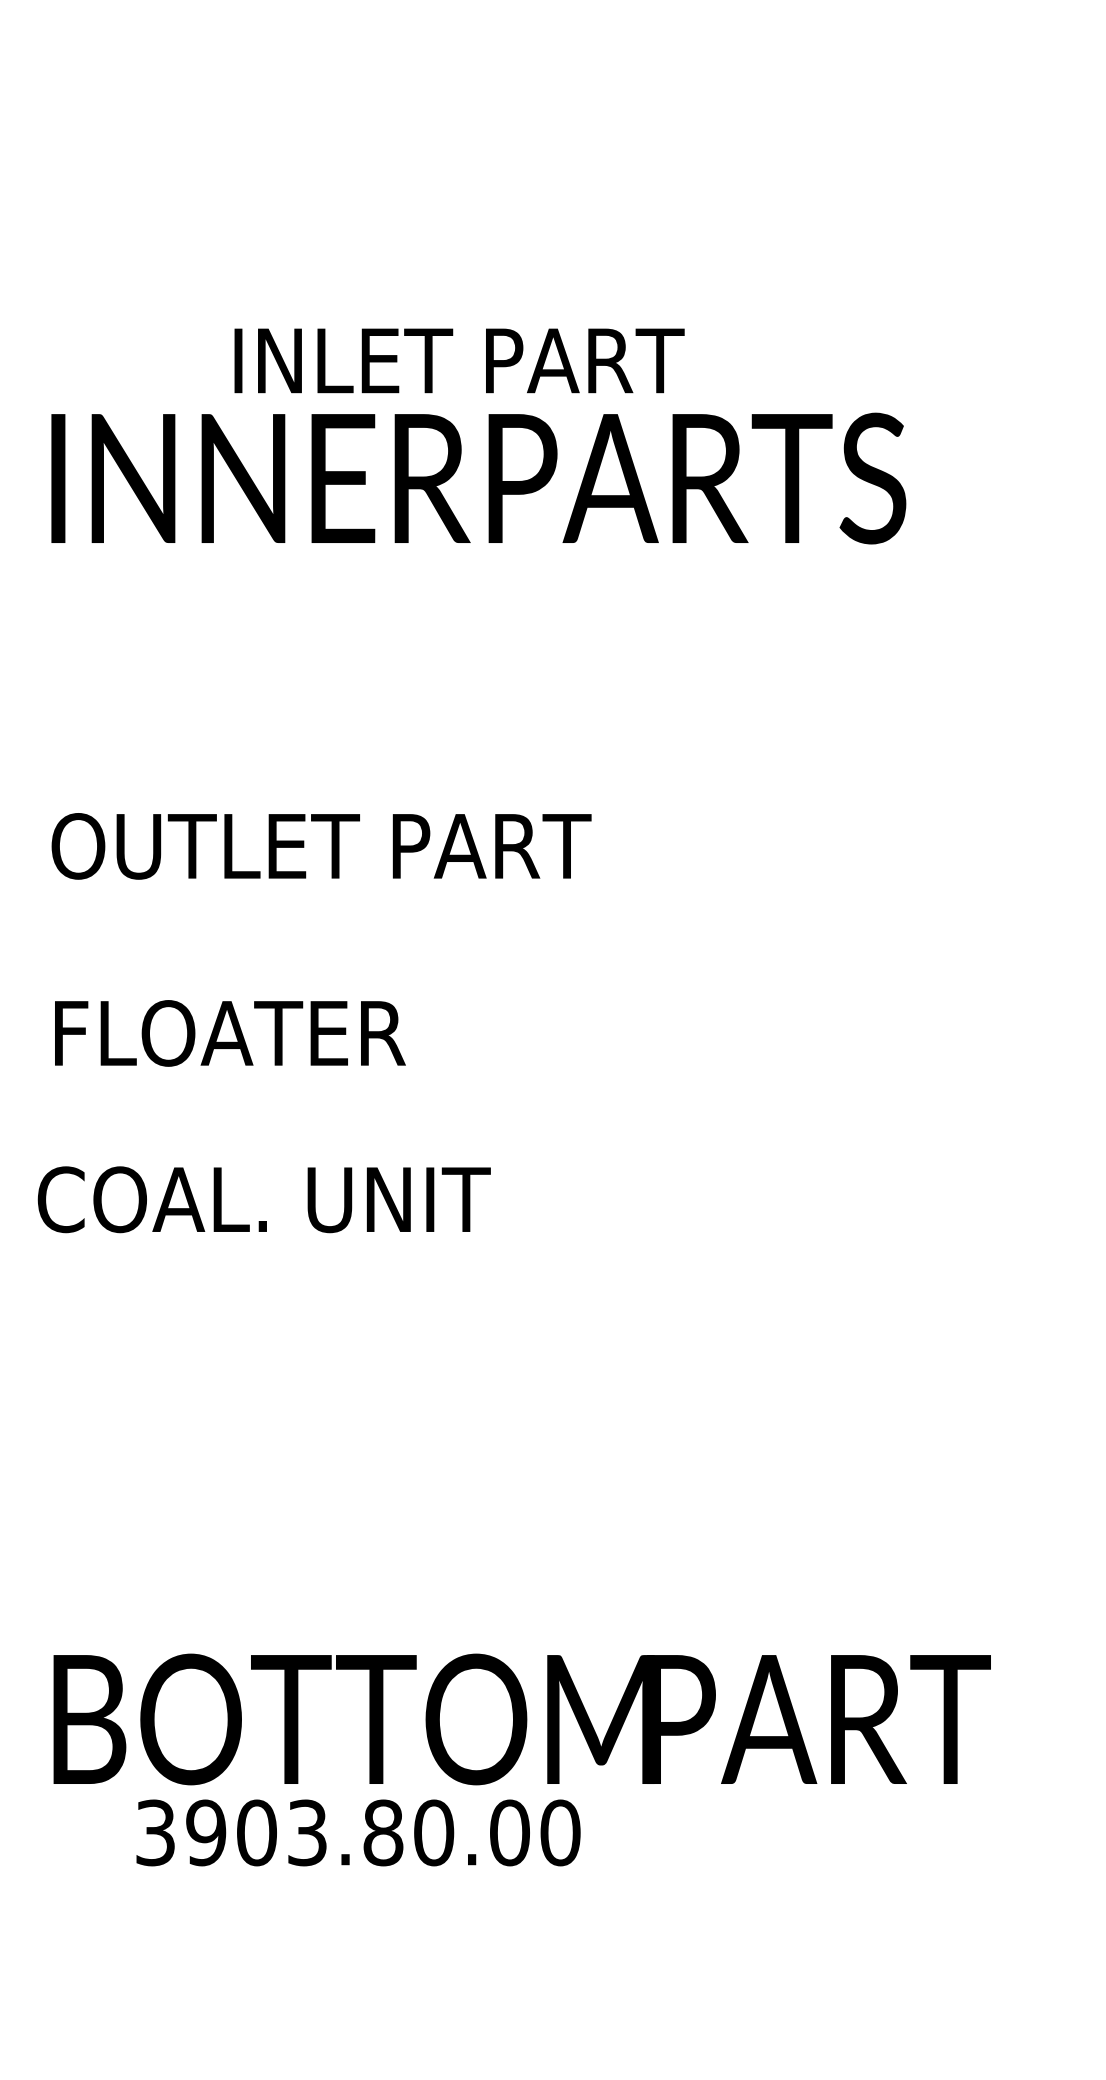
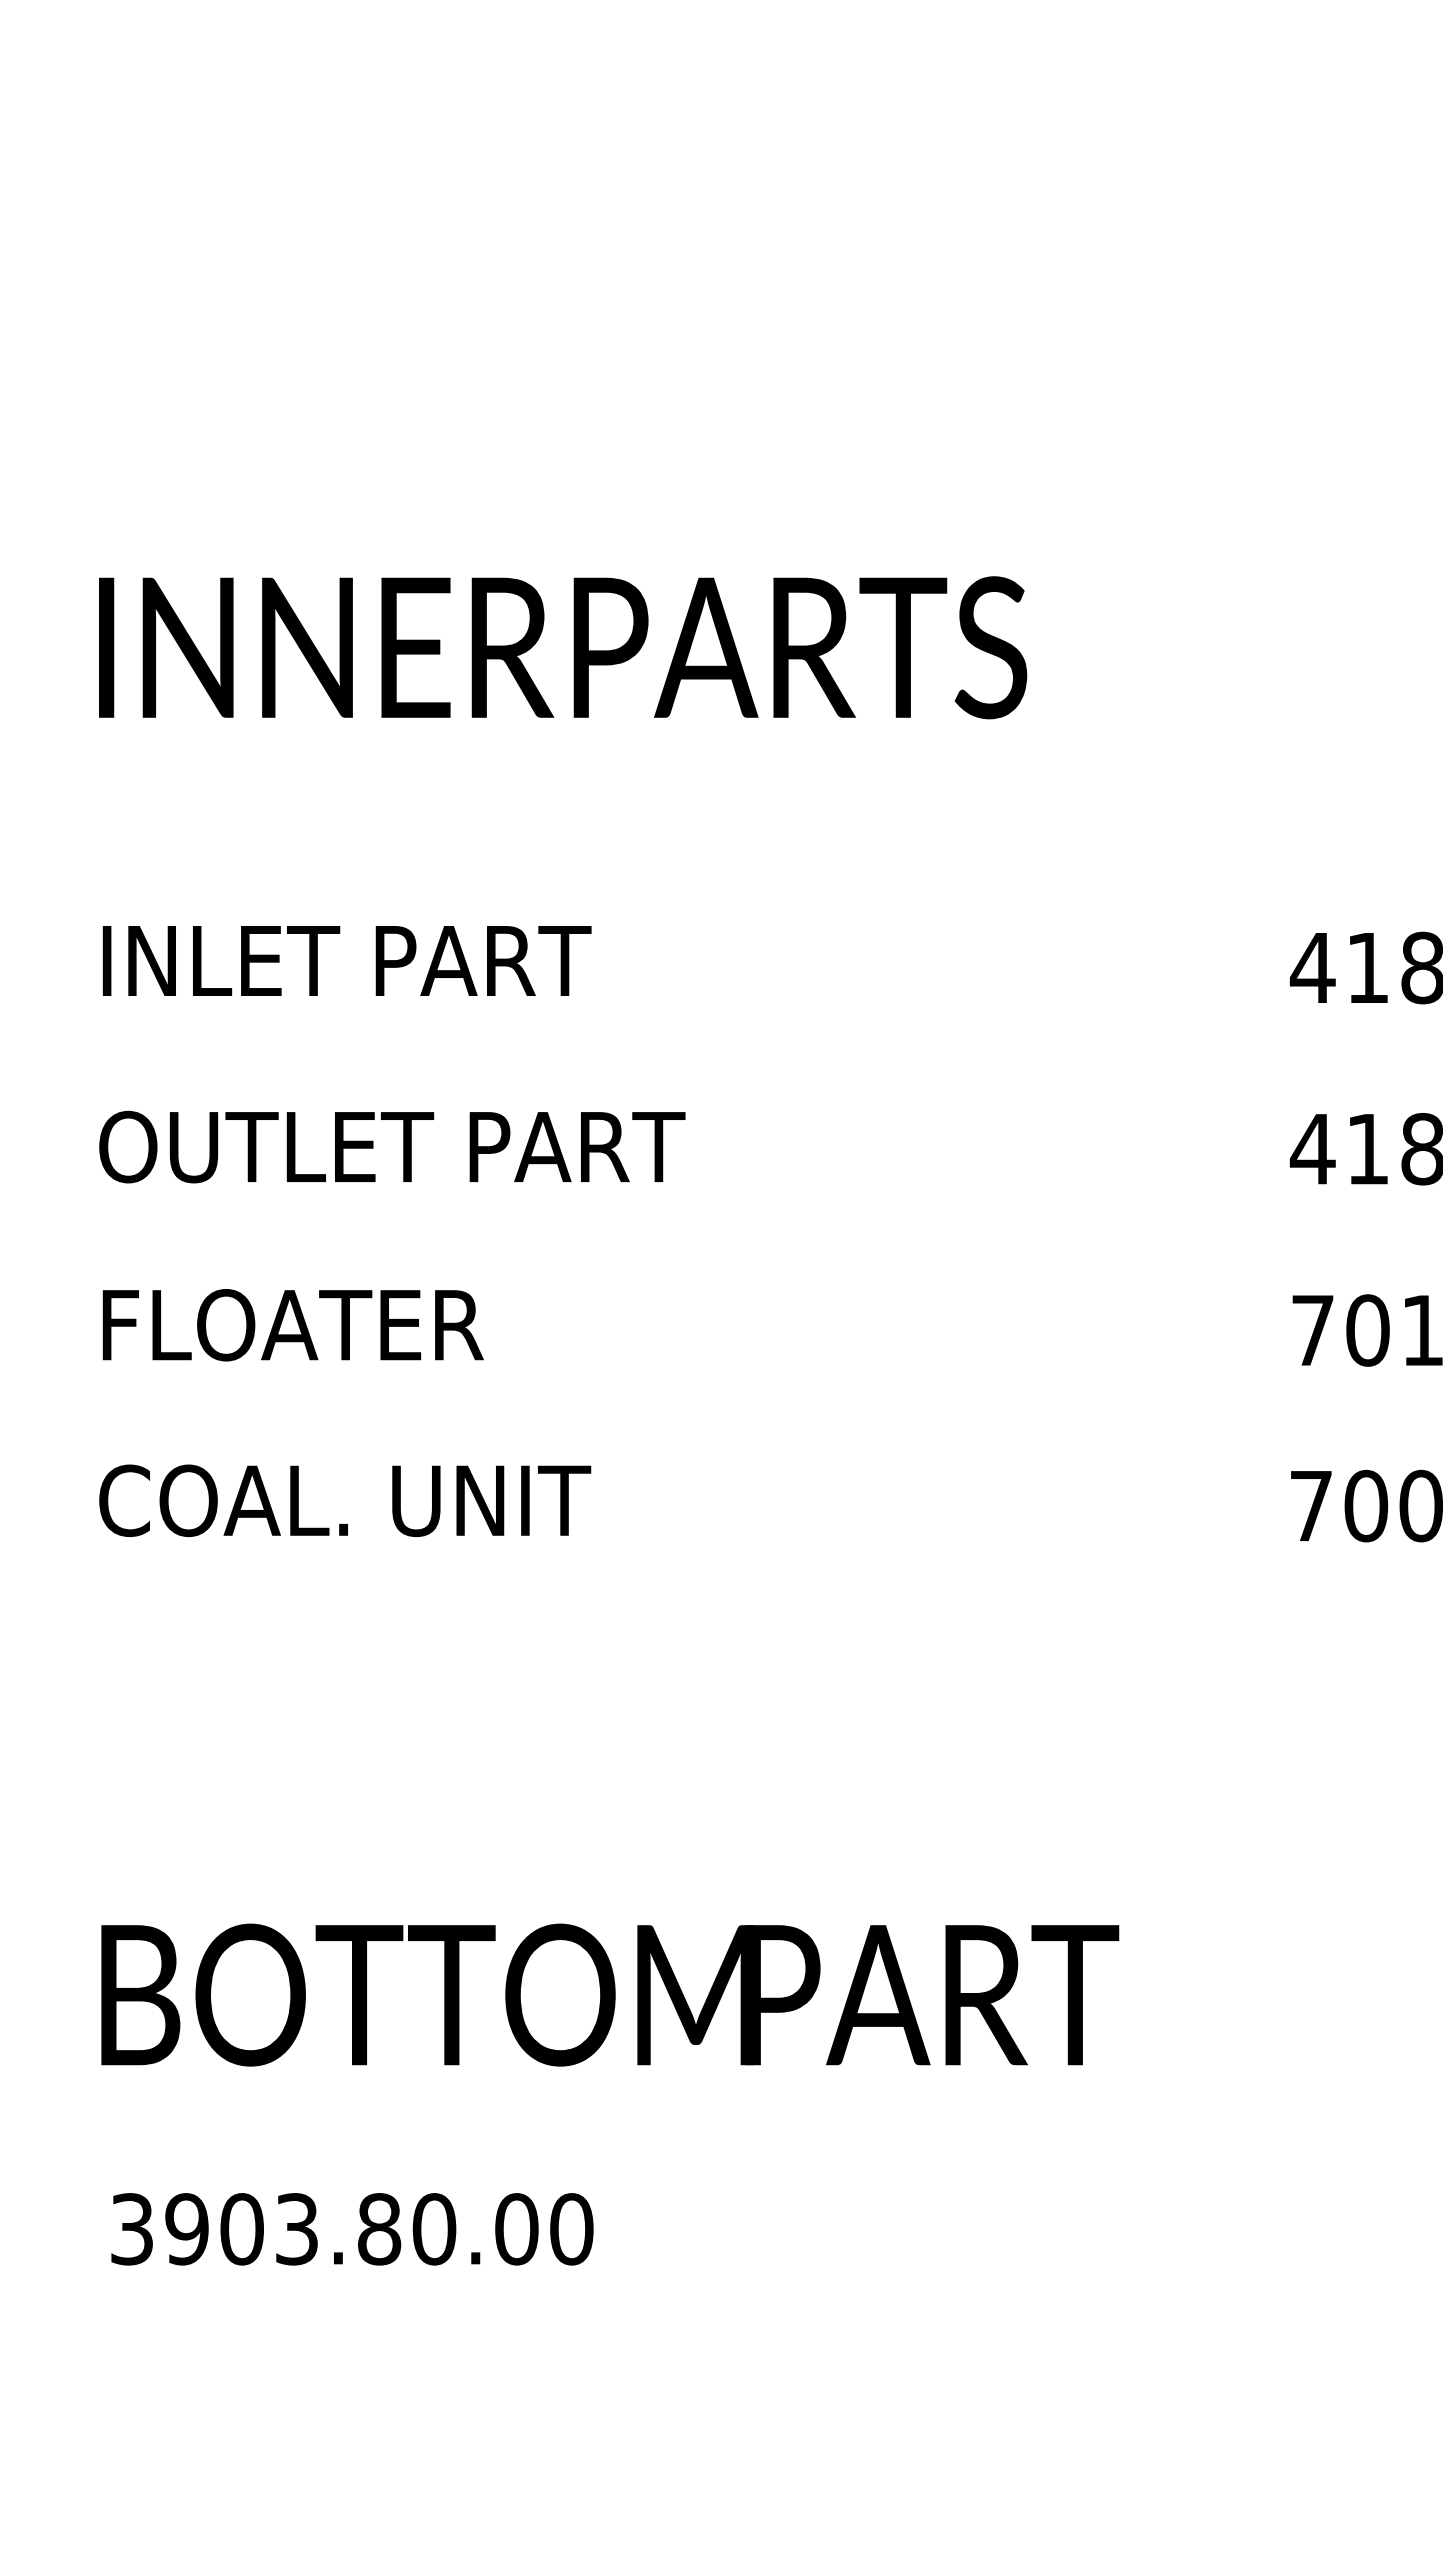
text: (458, 360) -> (346, 960), moved
text: (321, 845) -> (392, 1146), moved
text: (229, 1033) -> (292, 1325), moved
text: (264, 1199) -> (345, 1500), moved
text: (358, 1833) -> (352, 2229), moved

